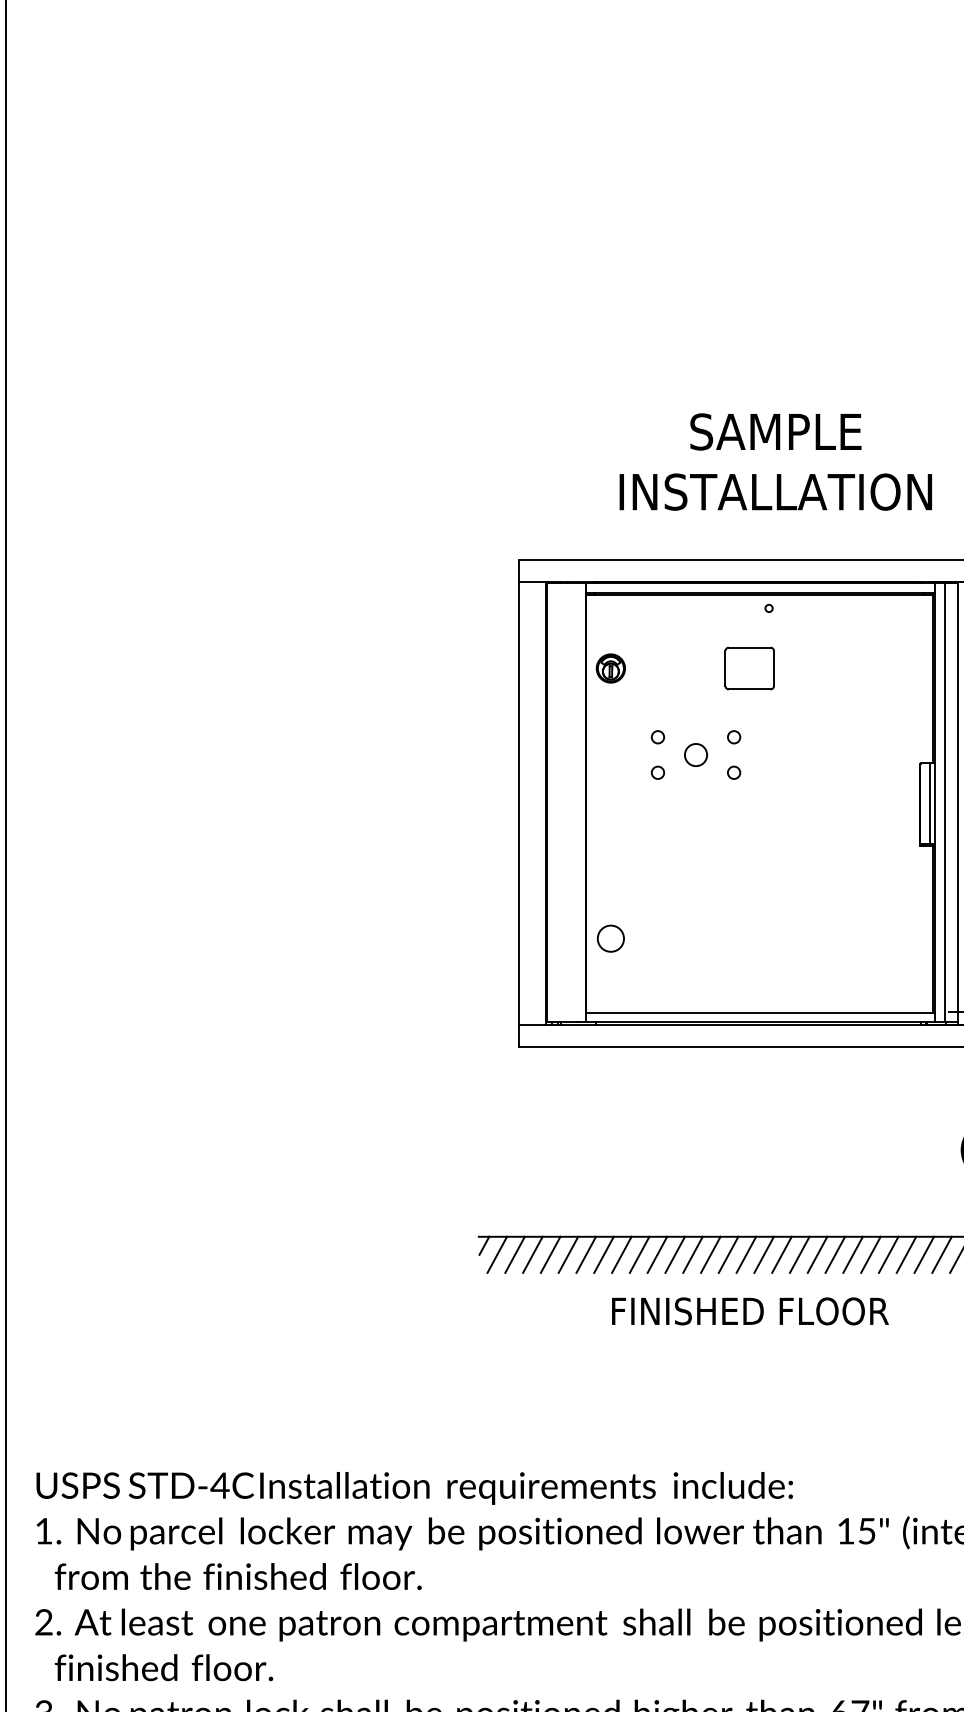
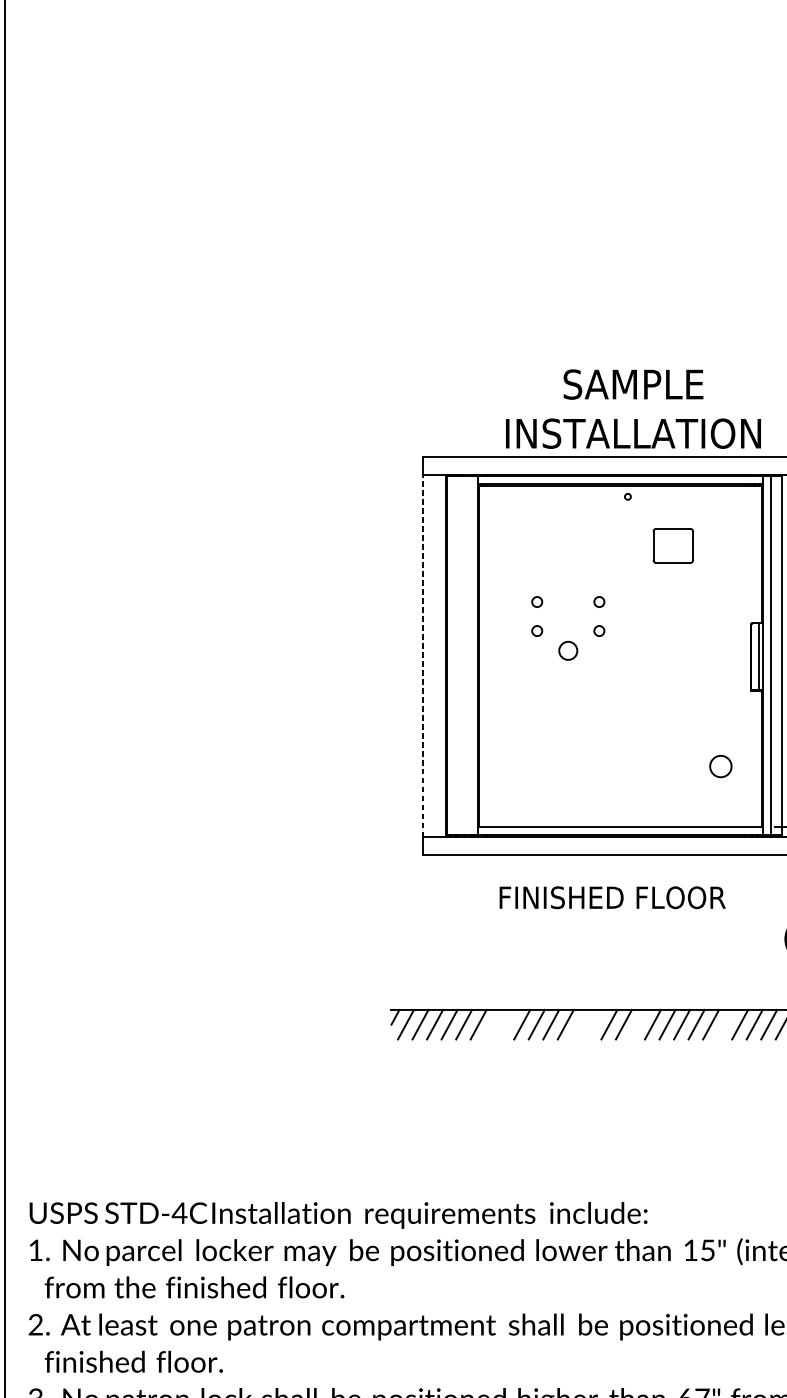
text: (775, 461) -> (633, 408), moved
part: (610, 668) -> (498, 545), removed
part: (749, 668) -> (673, 545), moved
circle: (695, 754) -> (567, 650), moved
line: (518, 803) -> (423, 656), solid -> dashed
circle: (610, 938) -> (720, 766), moved
line: (603, 1254) -> (492, 1024), removed
line: (621, 1254) -> (507, 1024), removed
line: (710, 1254) -> (580, 1024), removed
line: (728, 1254) -> (594, 1024), removed
line: (781, 1254) -> (638, 1024), removed
line: (888, 1254) -> (725, 1024), removed
text: (750, 1311) -> (612, 897), moved

